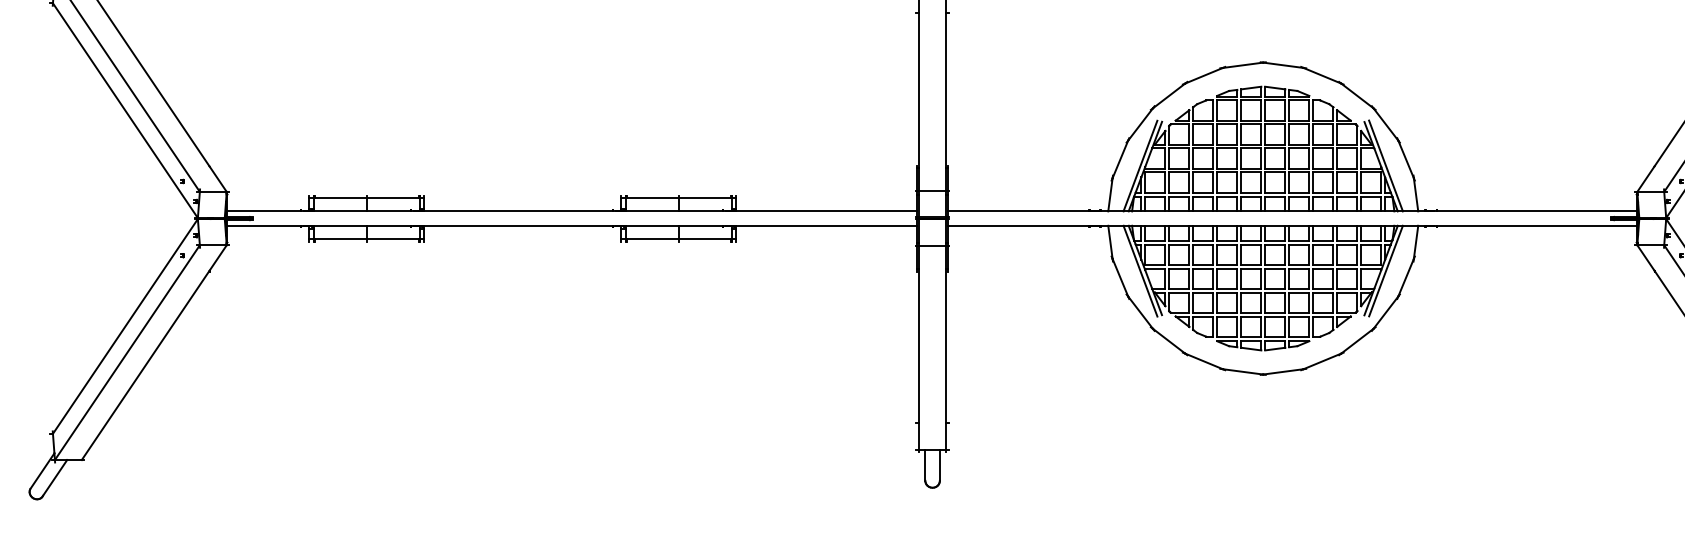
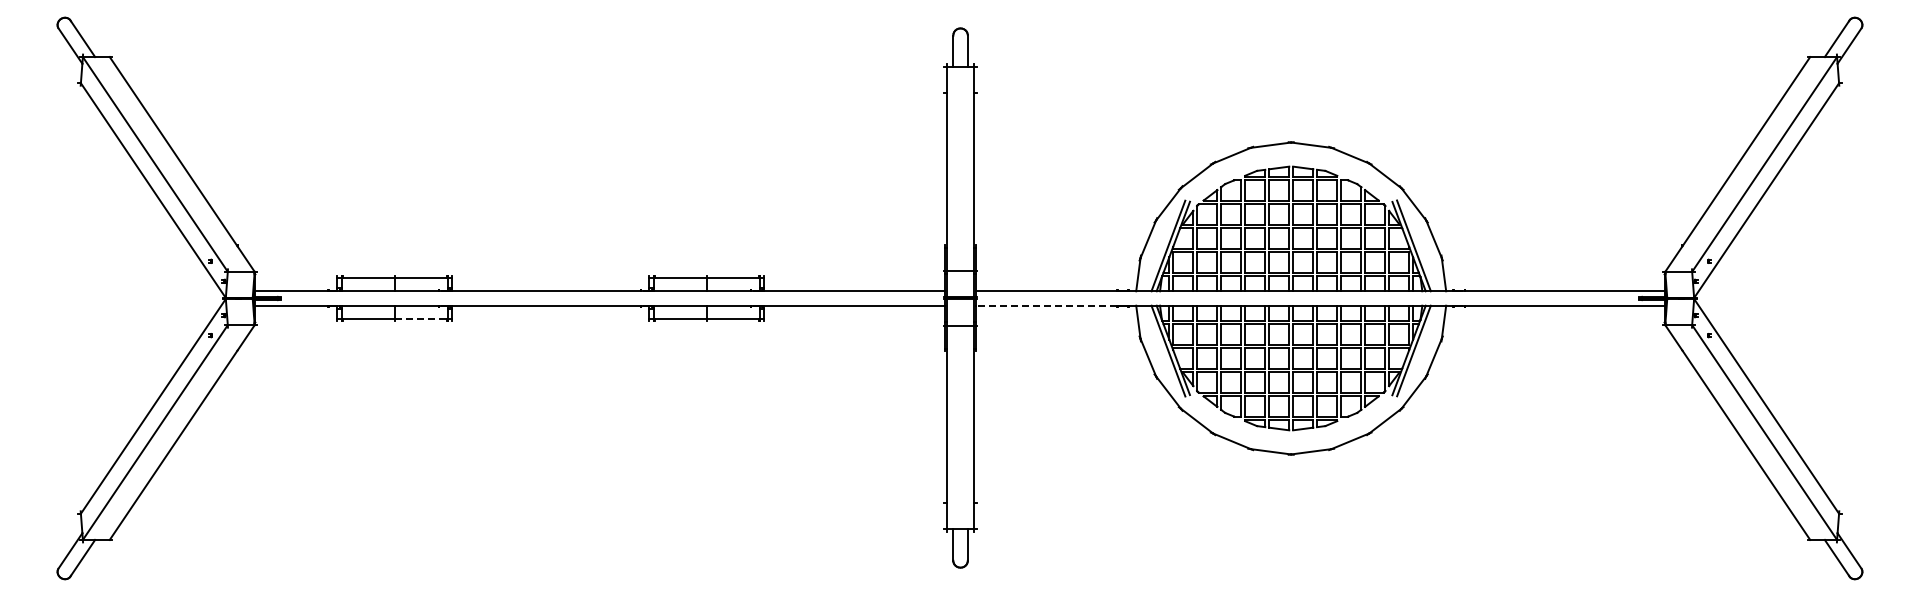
line: (1018, 225) -> (1046, 305), solid -> dashed
line: (393, 238) -> (421, 318), solid -> dashed

